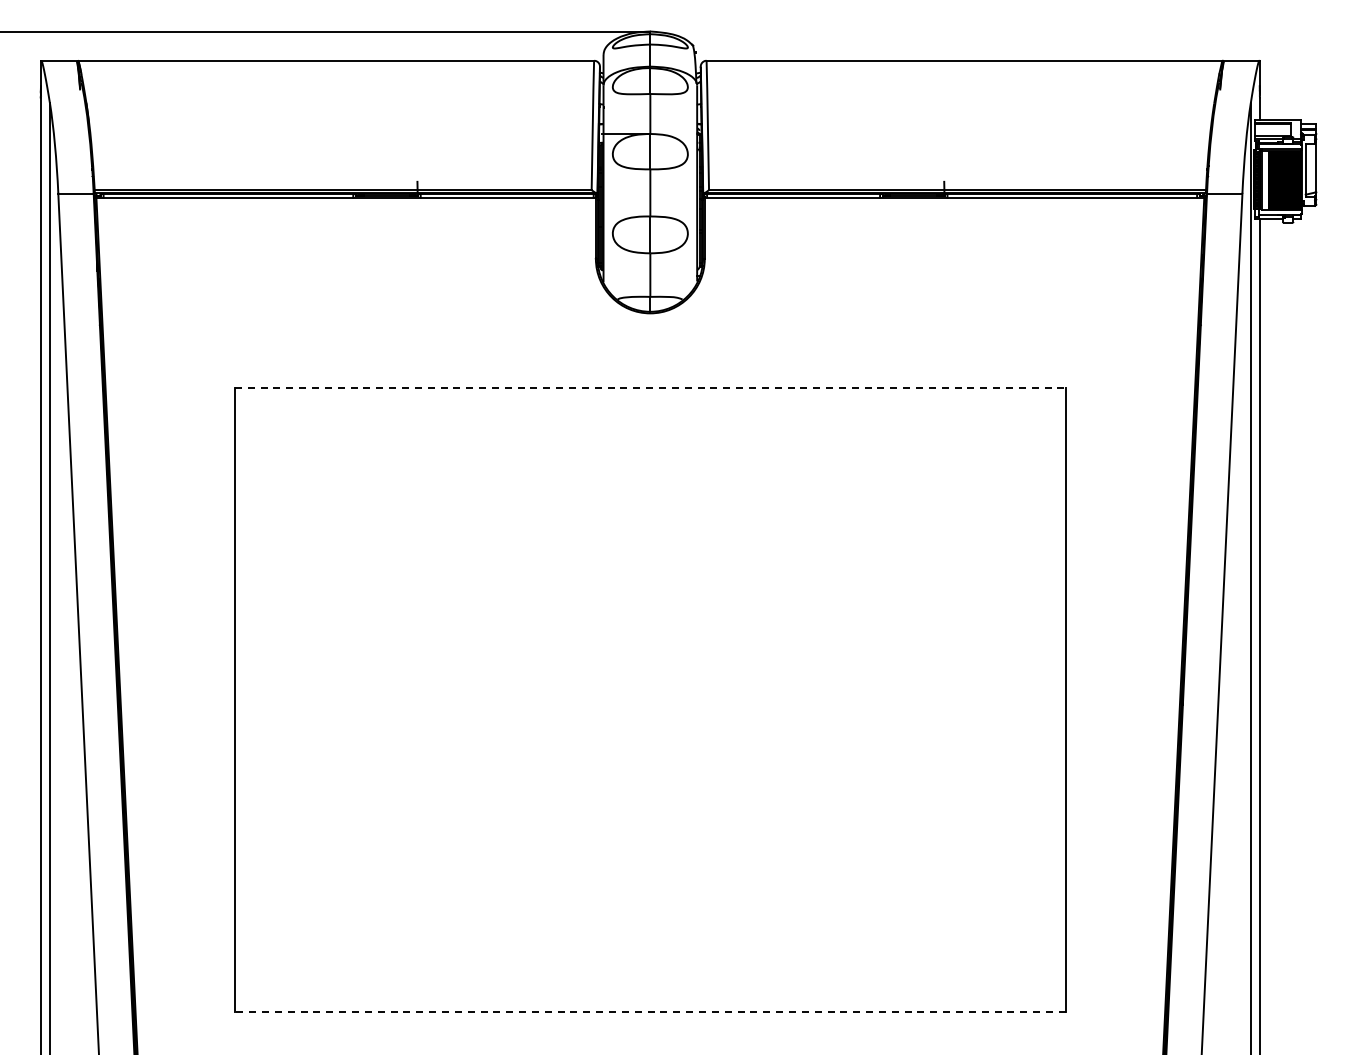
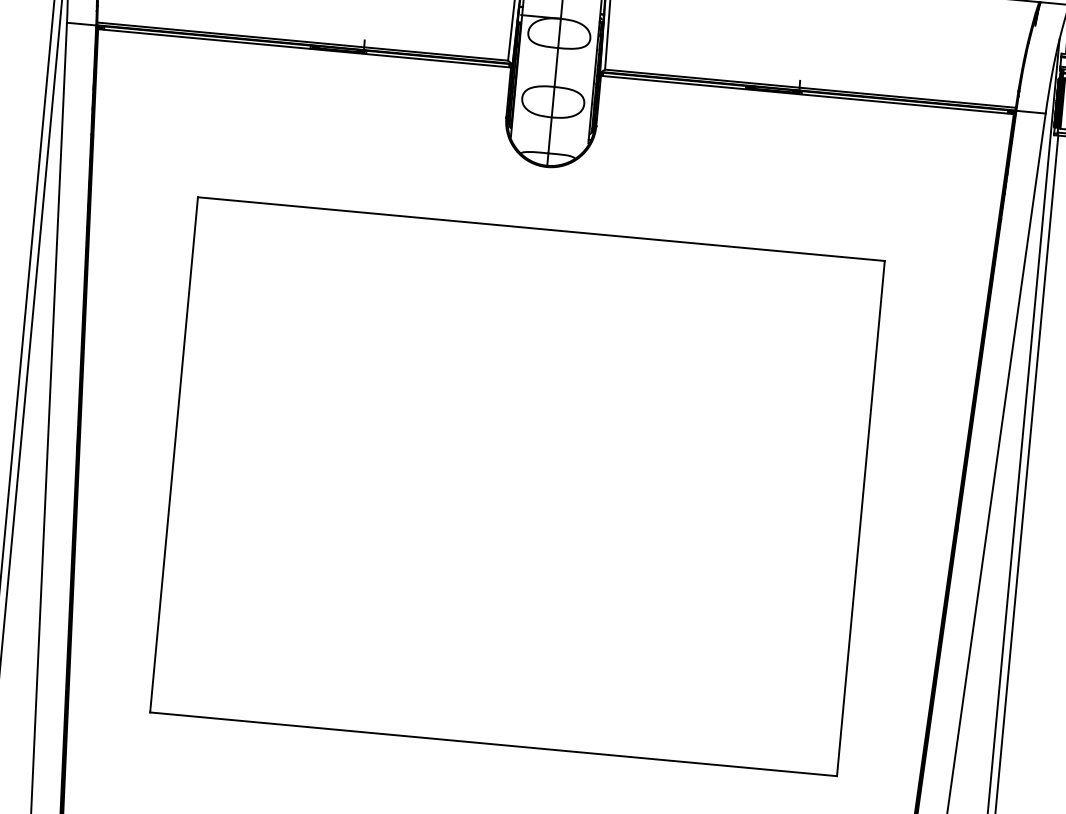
line: (650, 388) -> (541, 229), dashed -> solid
line: (649, 1011) -> (492, 744), dashed -> solid

